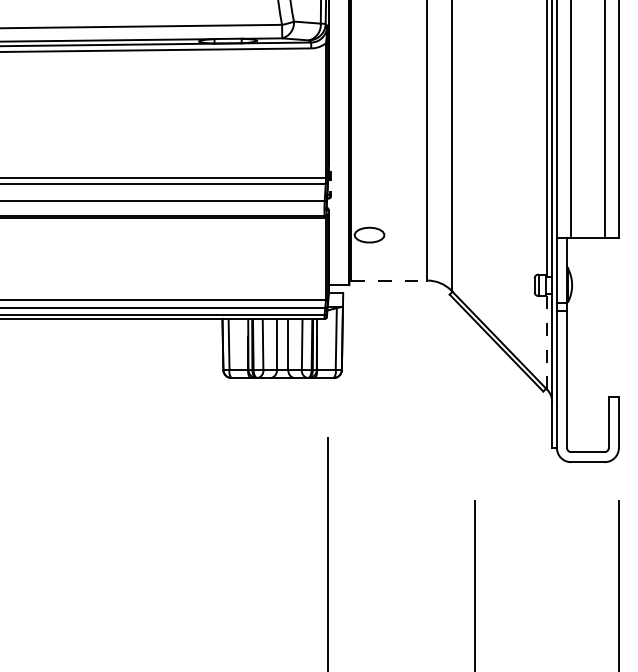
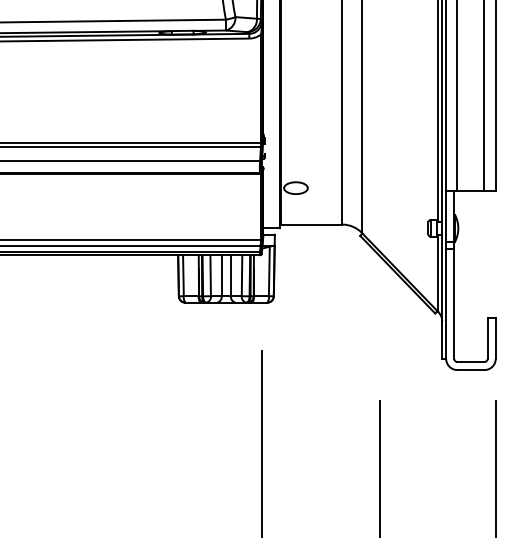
line: (389, 280) -> (311, 224), dashed -> solid
line: (547, 341) -> (438, 273), dashed -> solid

